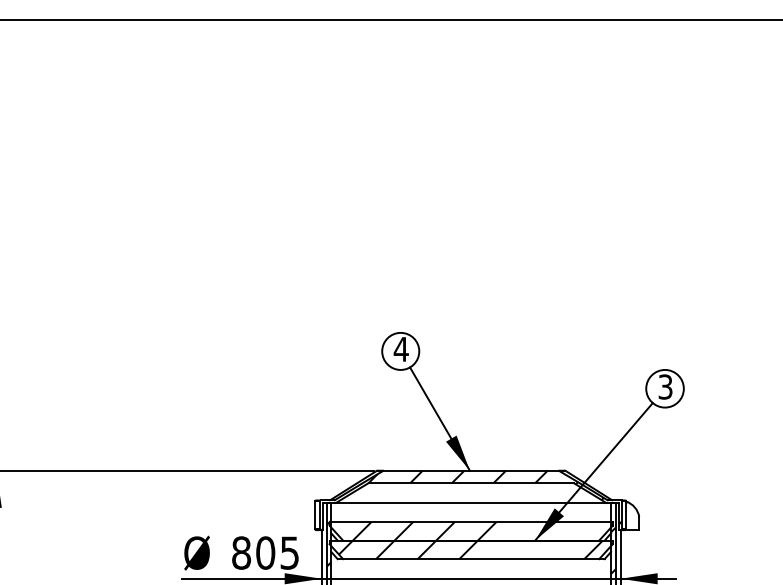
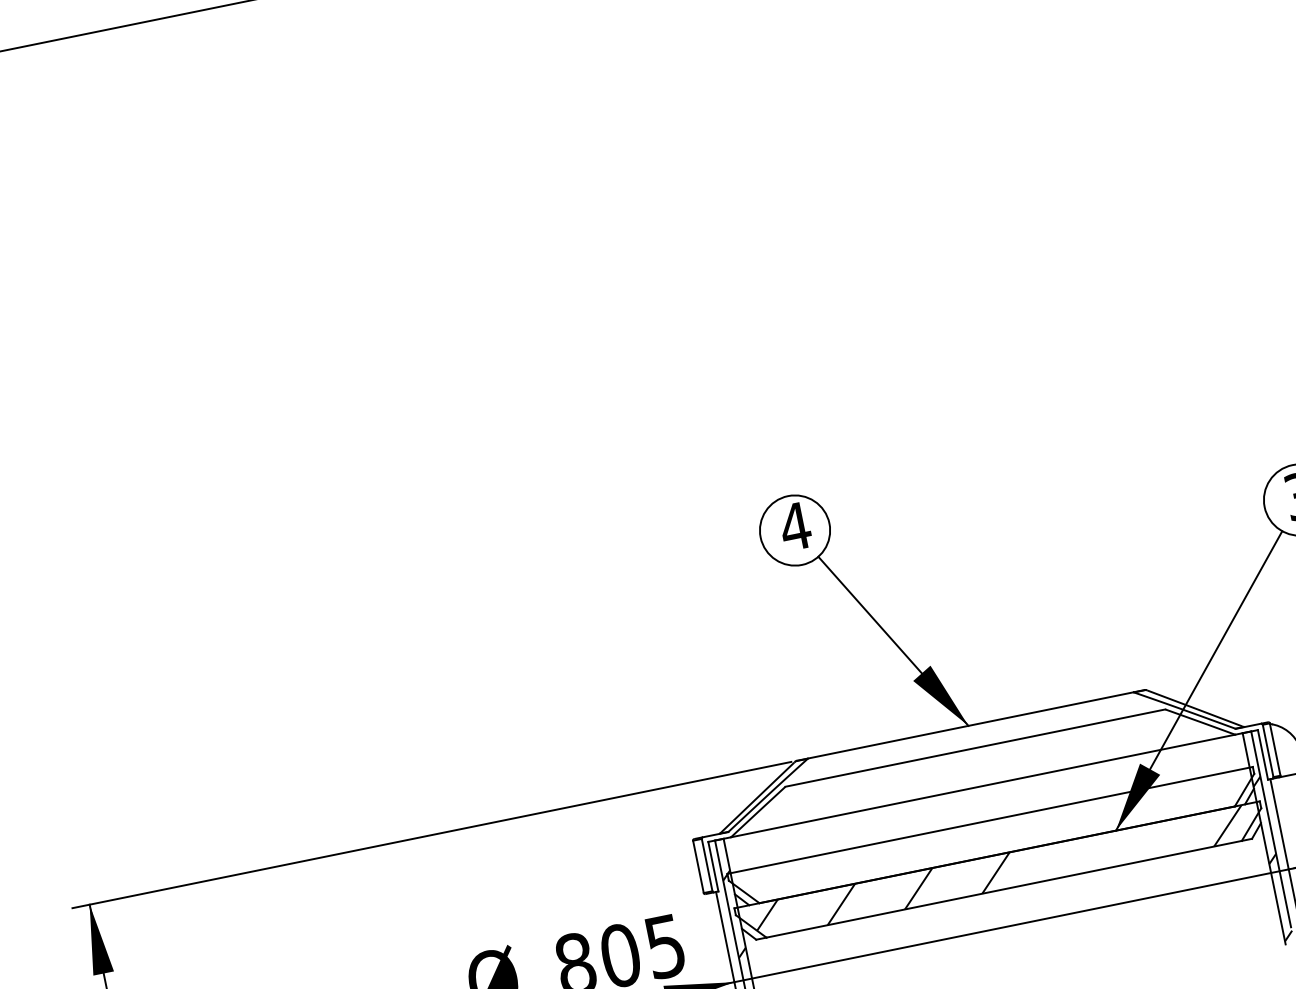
hatch: (471, 500) -> (982, 780), removed
hatch: (424, 530) -> (906, 853), removed

